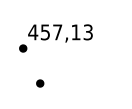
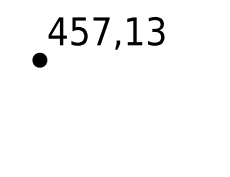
part: (40, 83) -> (70, 122), removed

